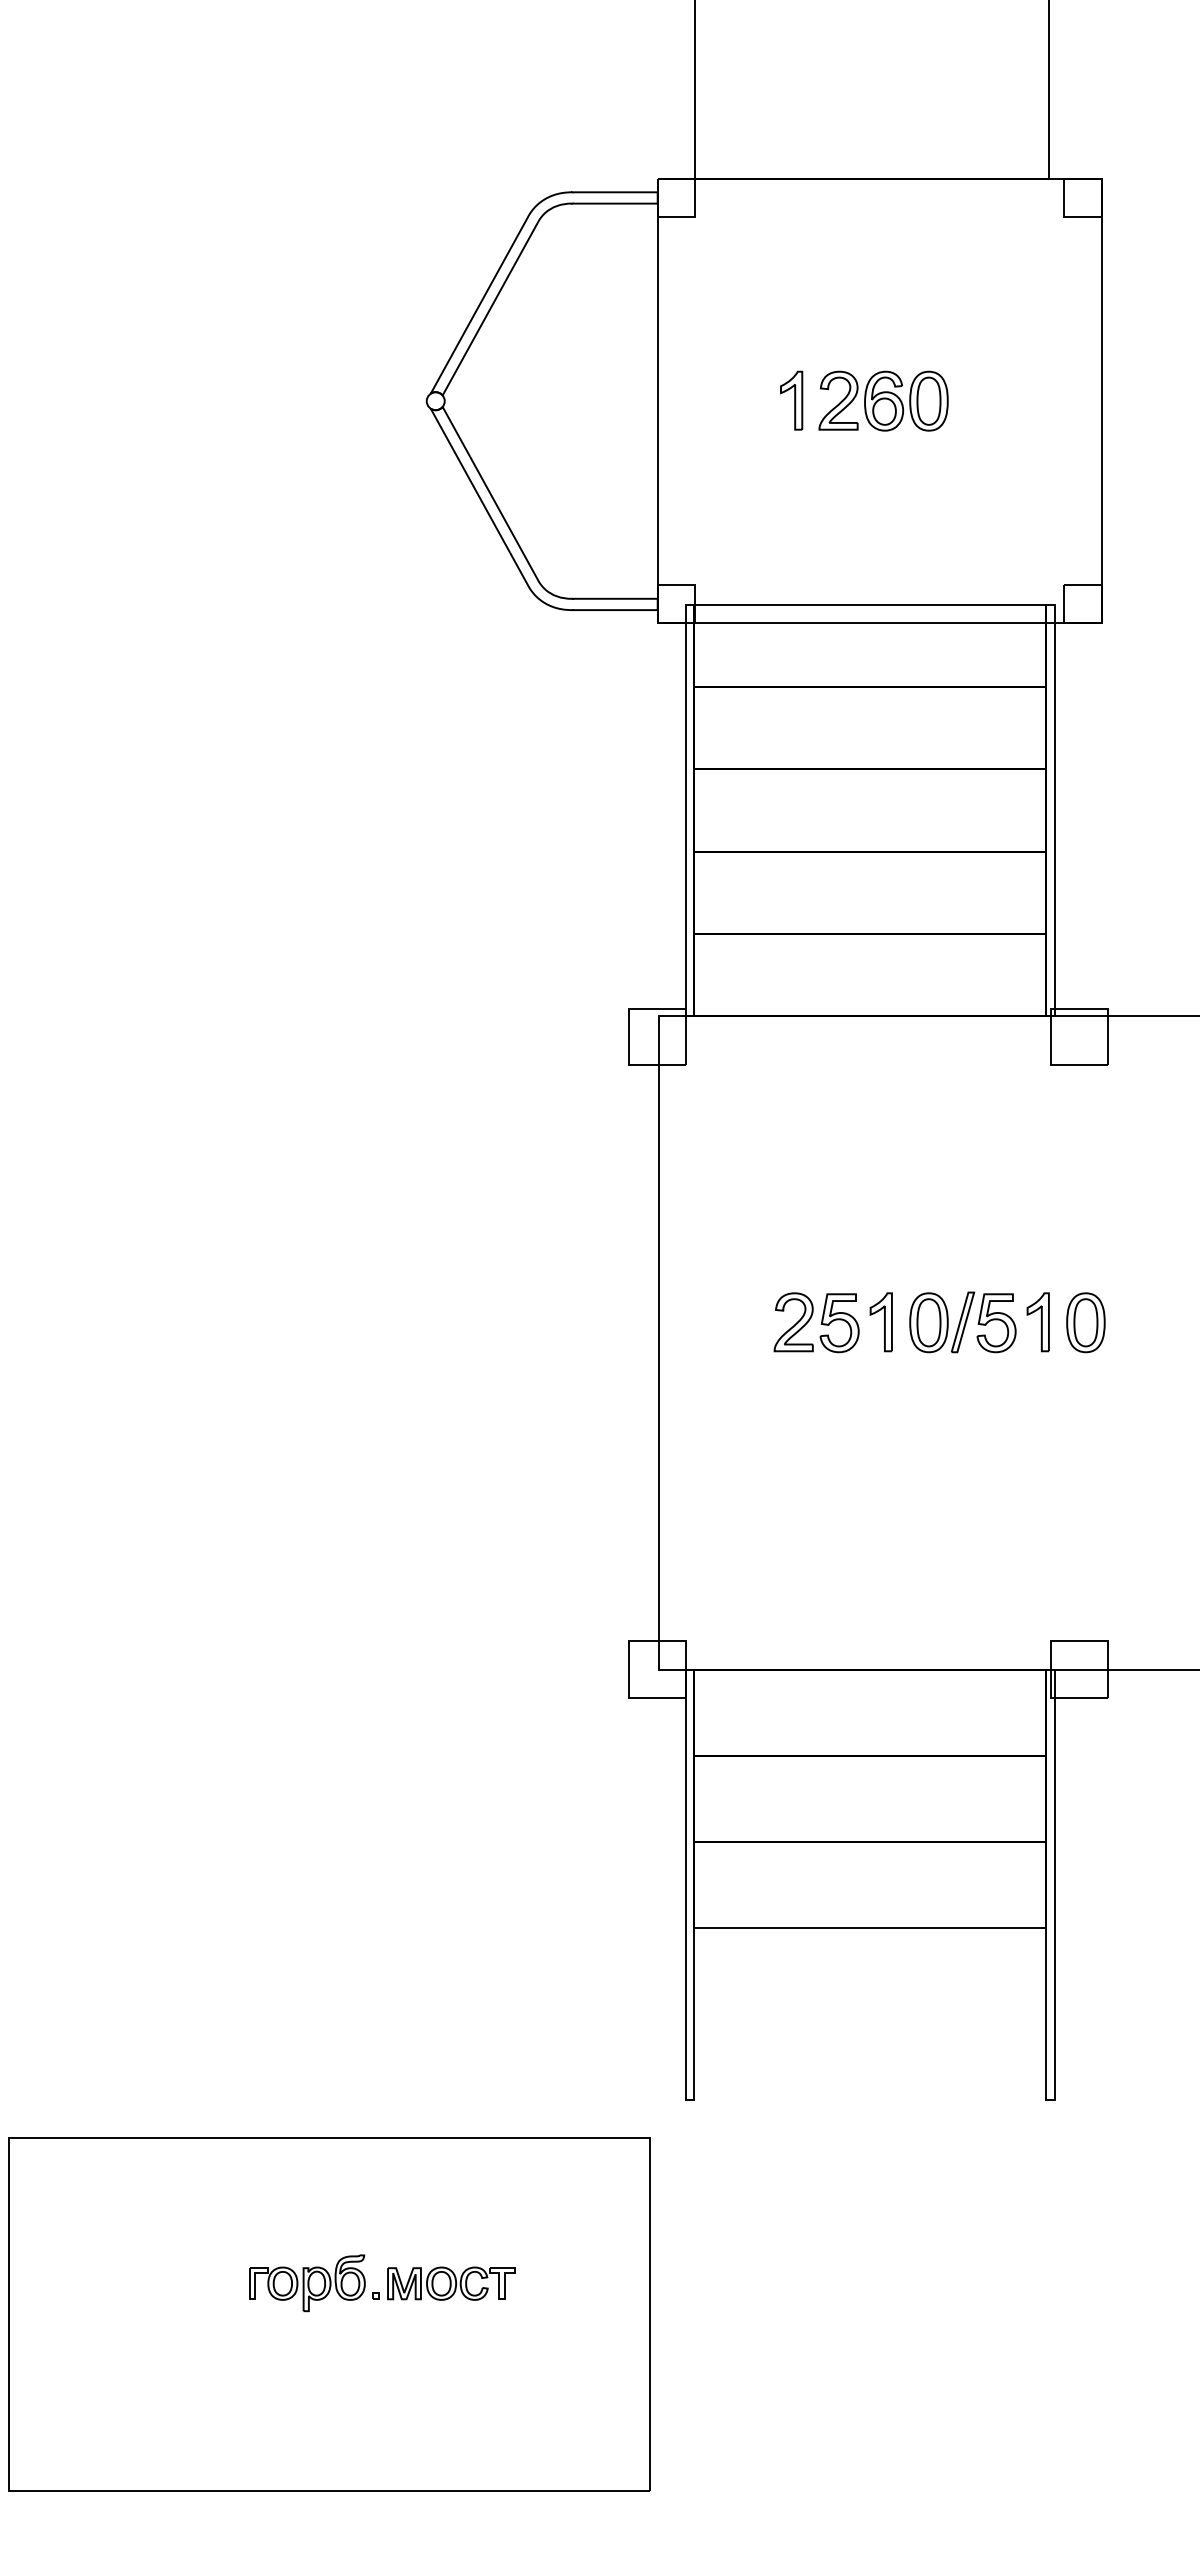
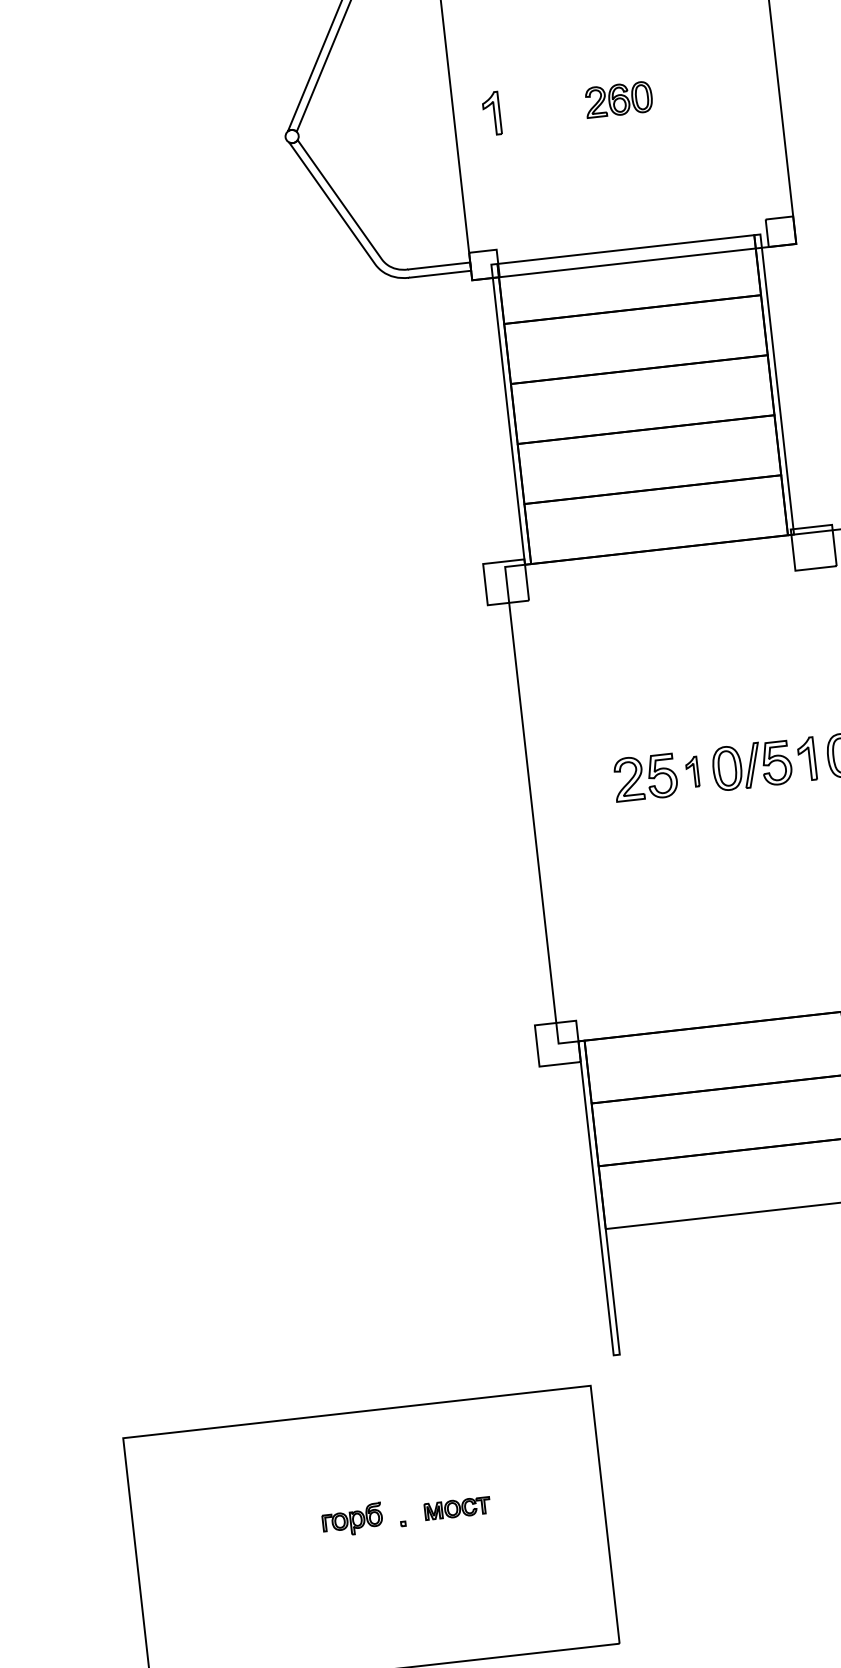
part: (791, 400) -> (491, 113), moved
part: (883, 400) -> (618, 99), size x0.7
part: (880, 1322) -> (691, 772), size x0.7
part: (307, 2283) -> (352, 1520), size x0.7
part: (451, 2283) -> (457, 1508), size x0.7

